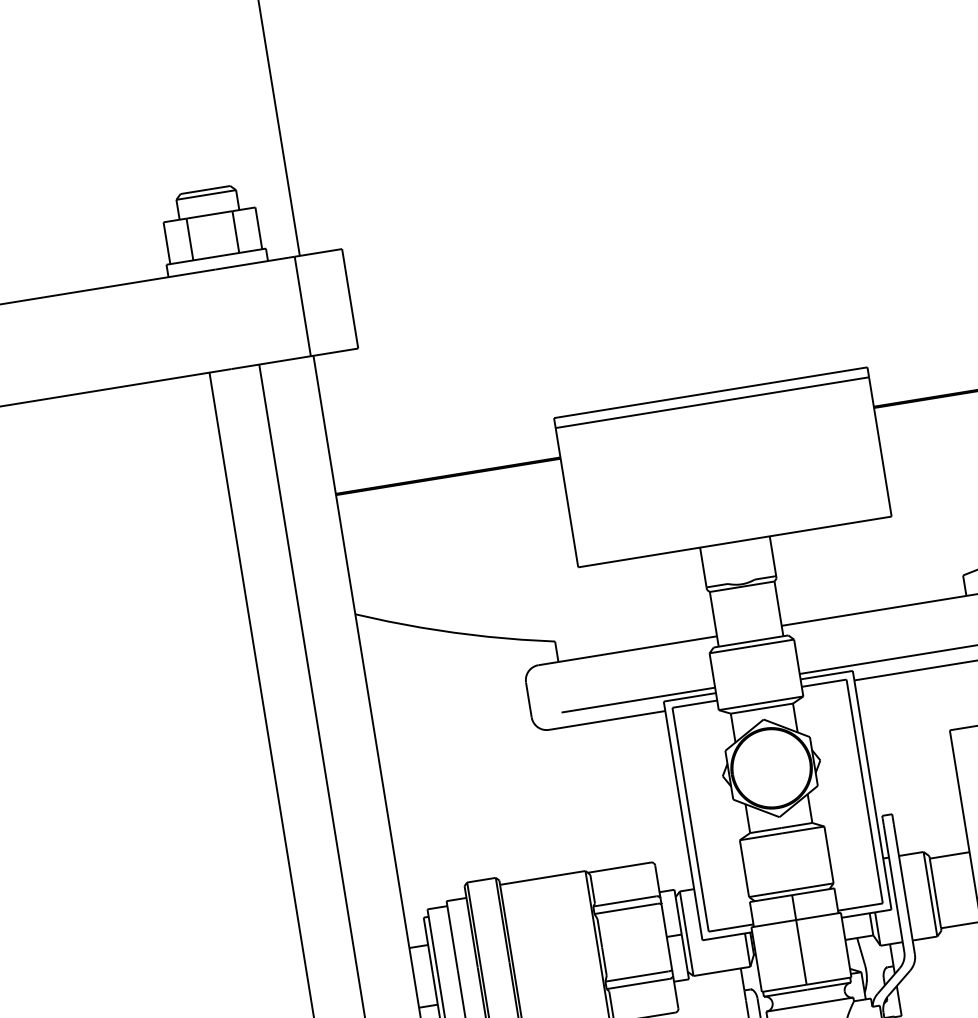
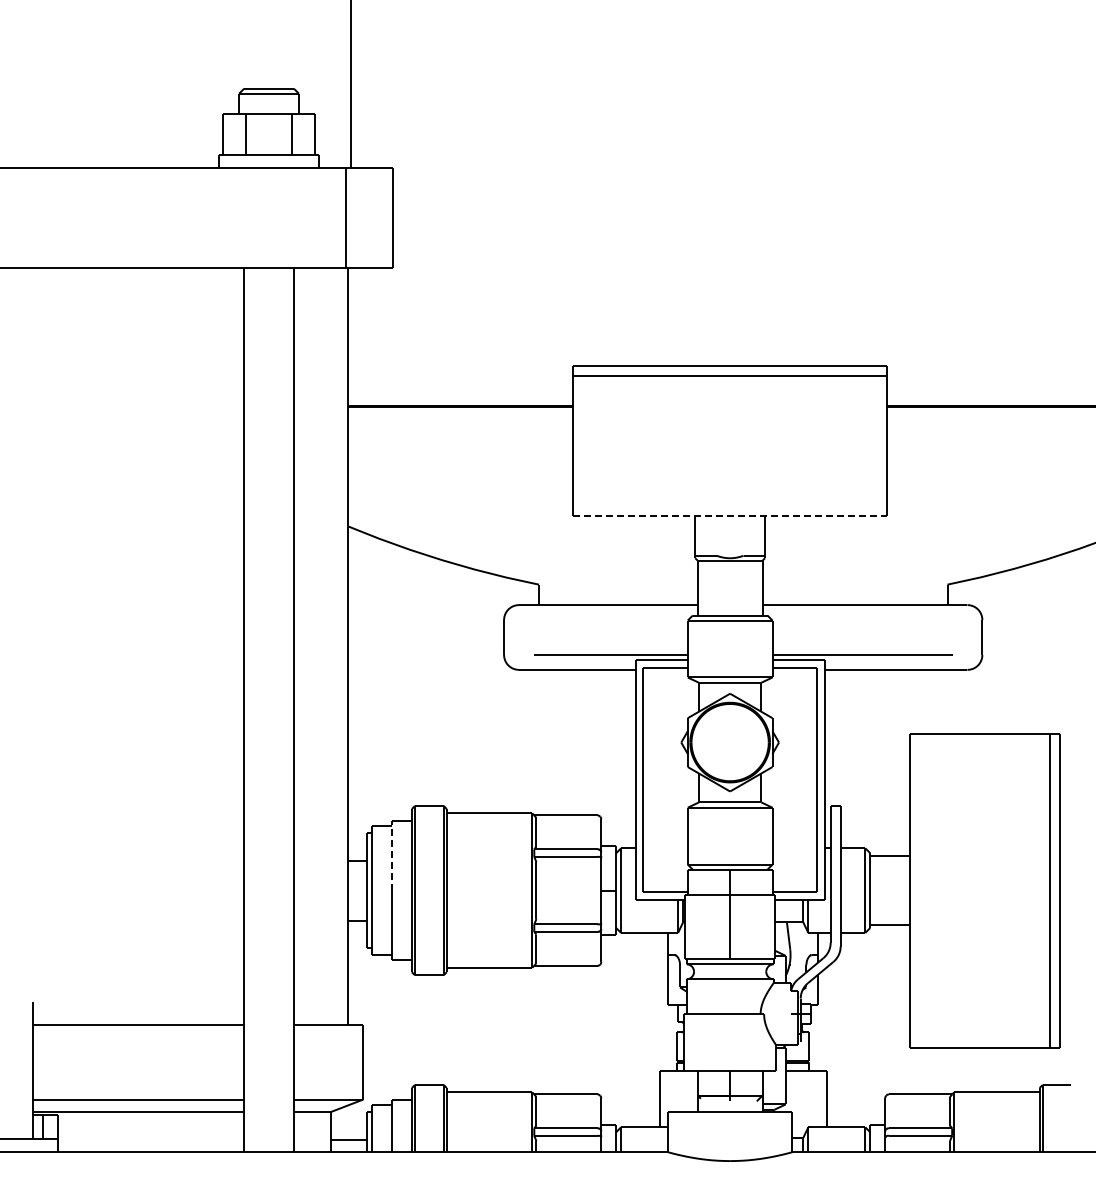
line: (735, 541) -> (730, 515), solid -> dashed
line: (451, 935) -> (391, 855), solid -> dashed

